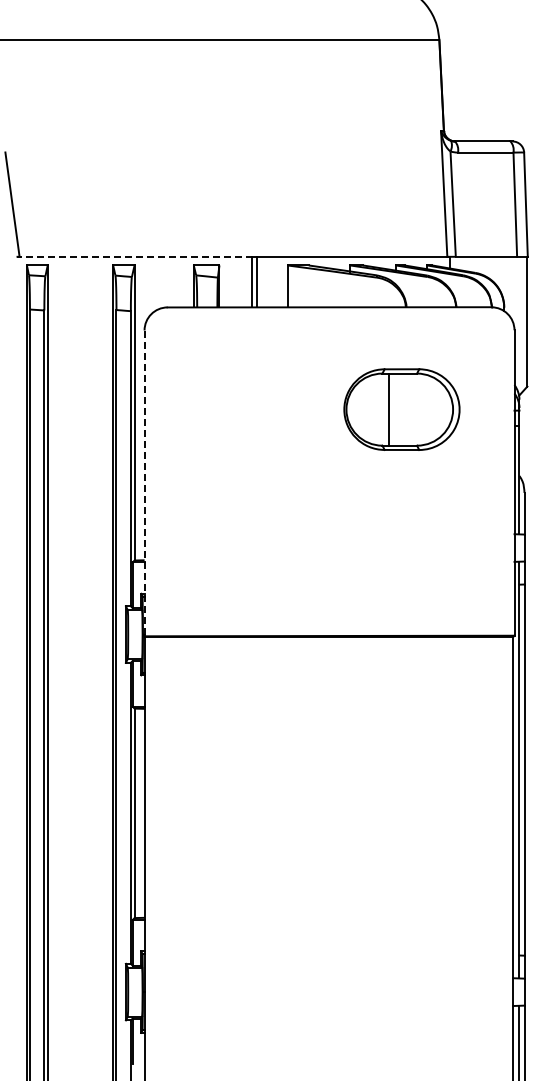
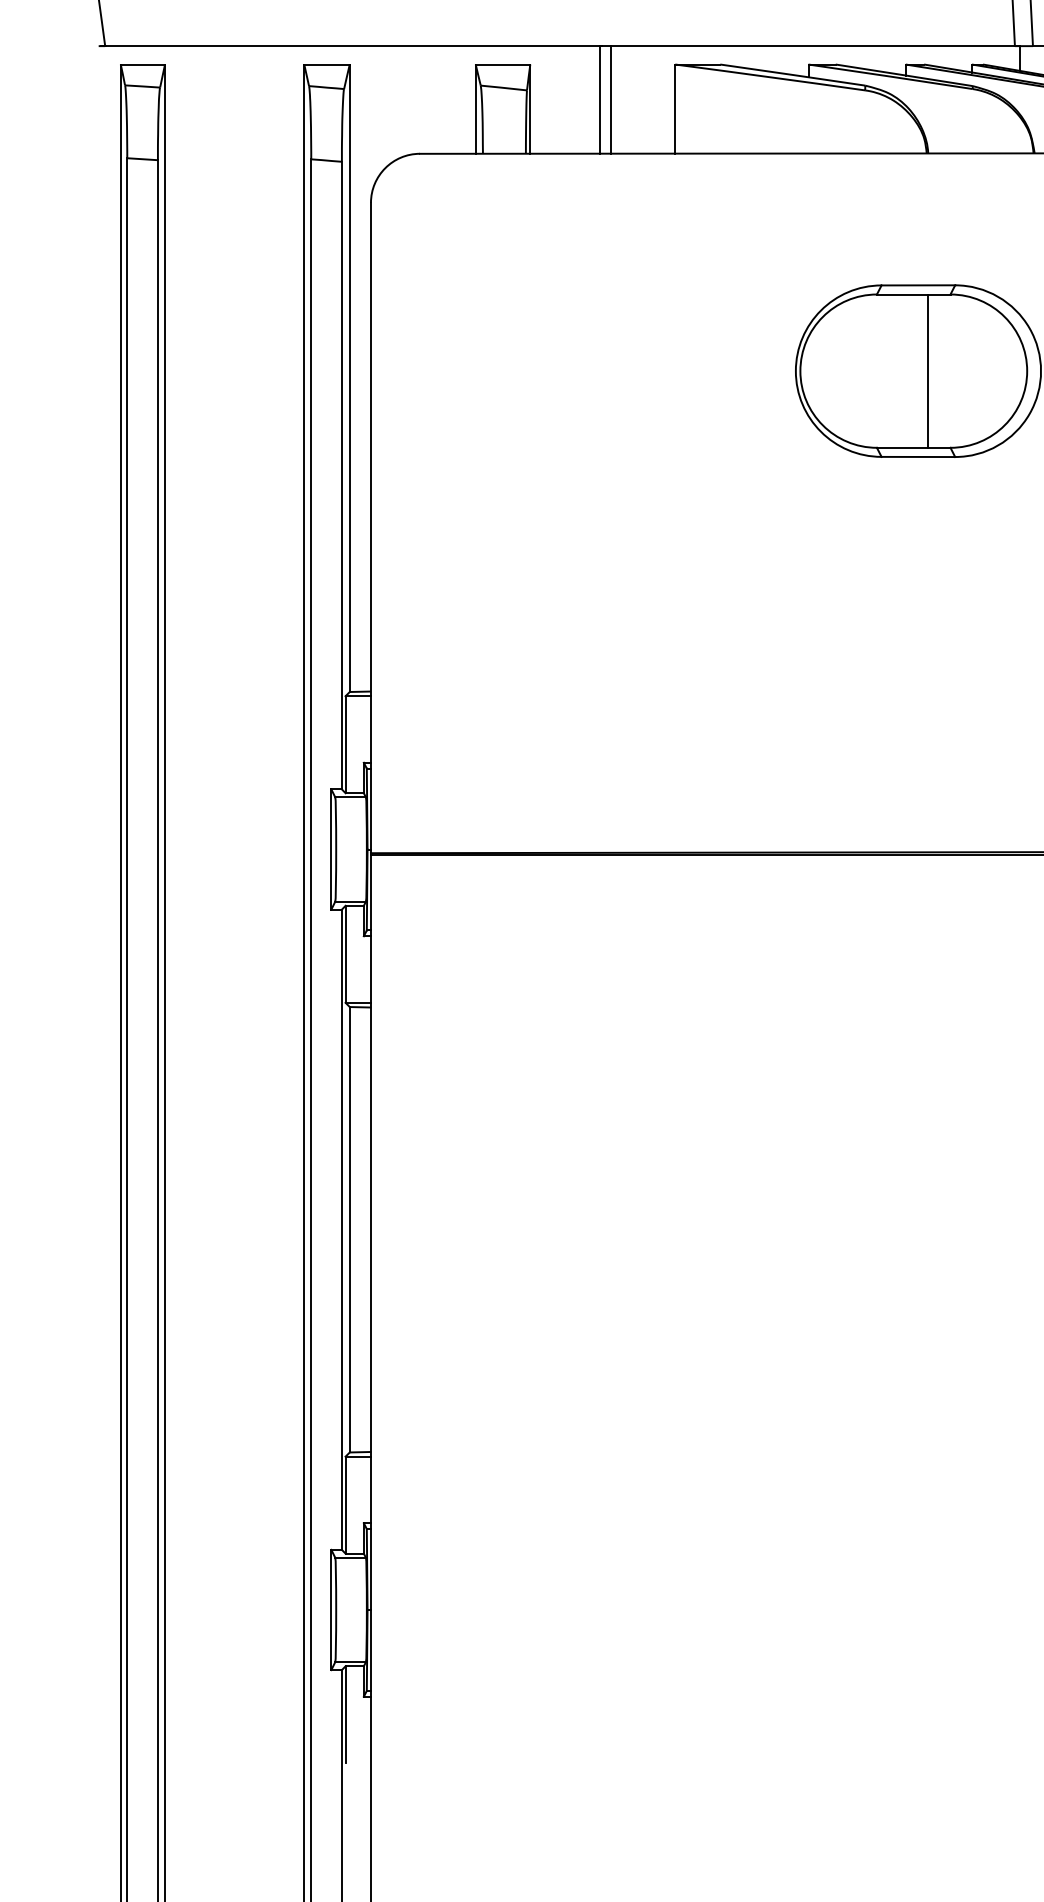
line: (136, 256) -> (353, 45), dashed -> solid
line: (388, 409) -> (928, 370), moved
line: (144, 483) -> (370, 528), dashed -> solid

